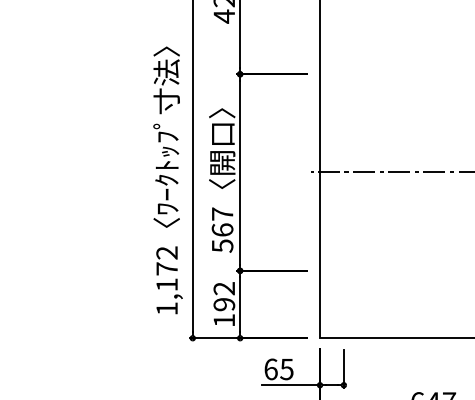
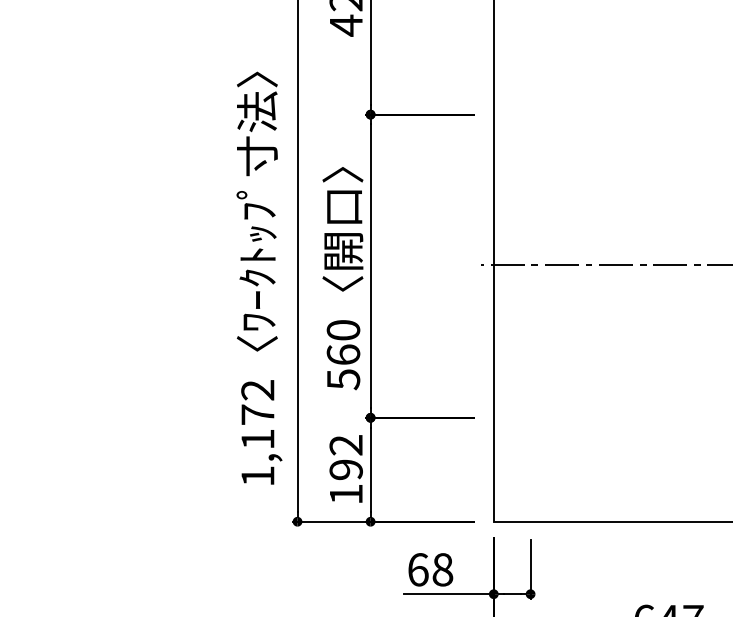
text: (222, 213) -> (343, 329), 567 -> 560
text: (286, 369) -> (442, 569), 65 -> 68

